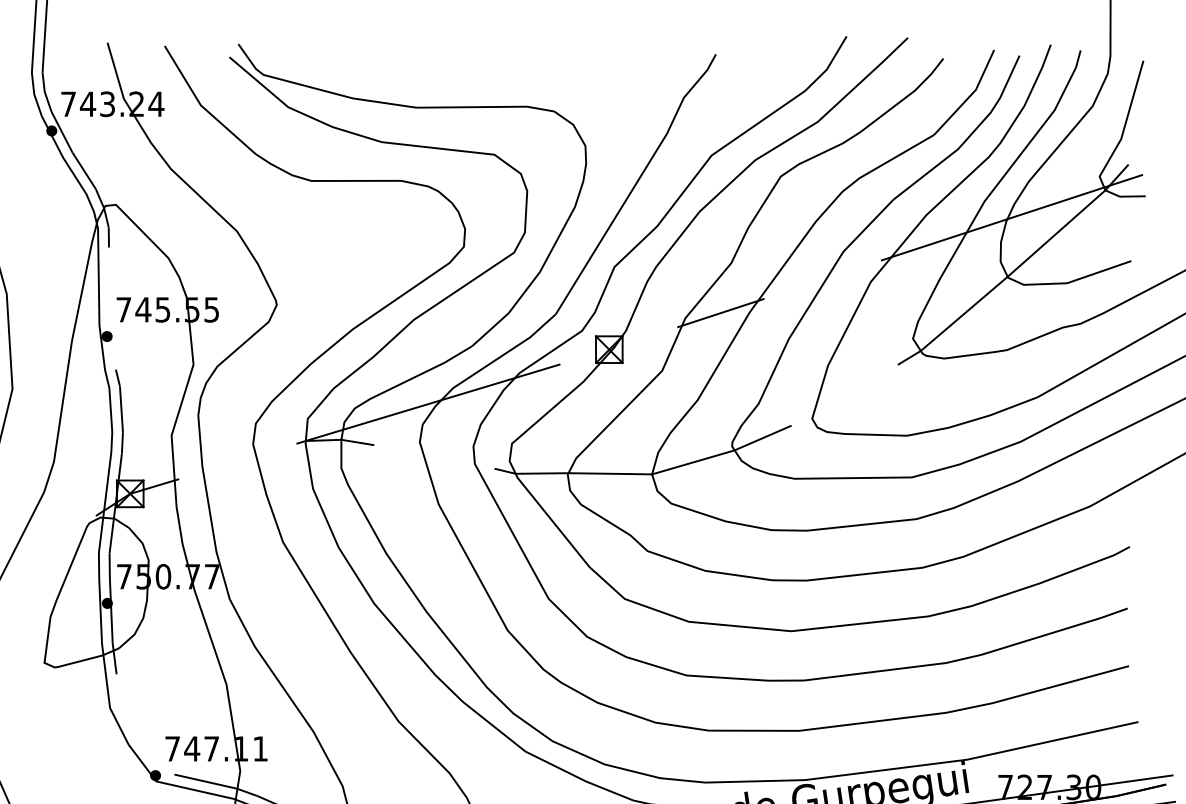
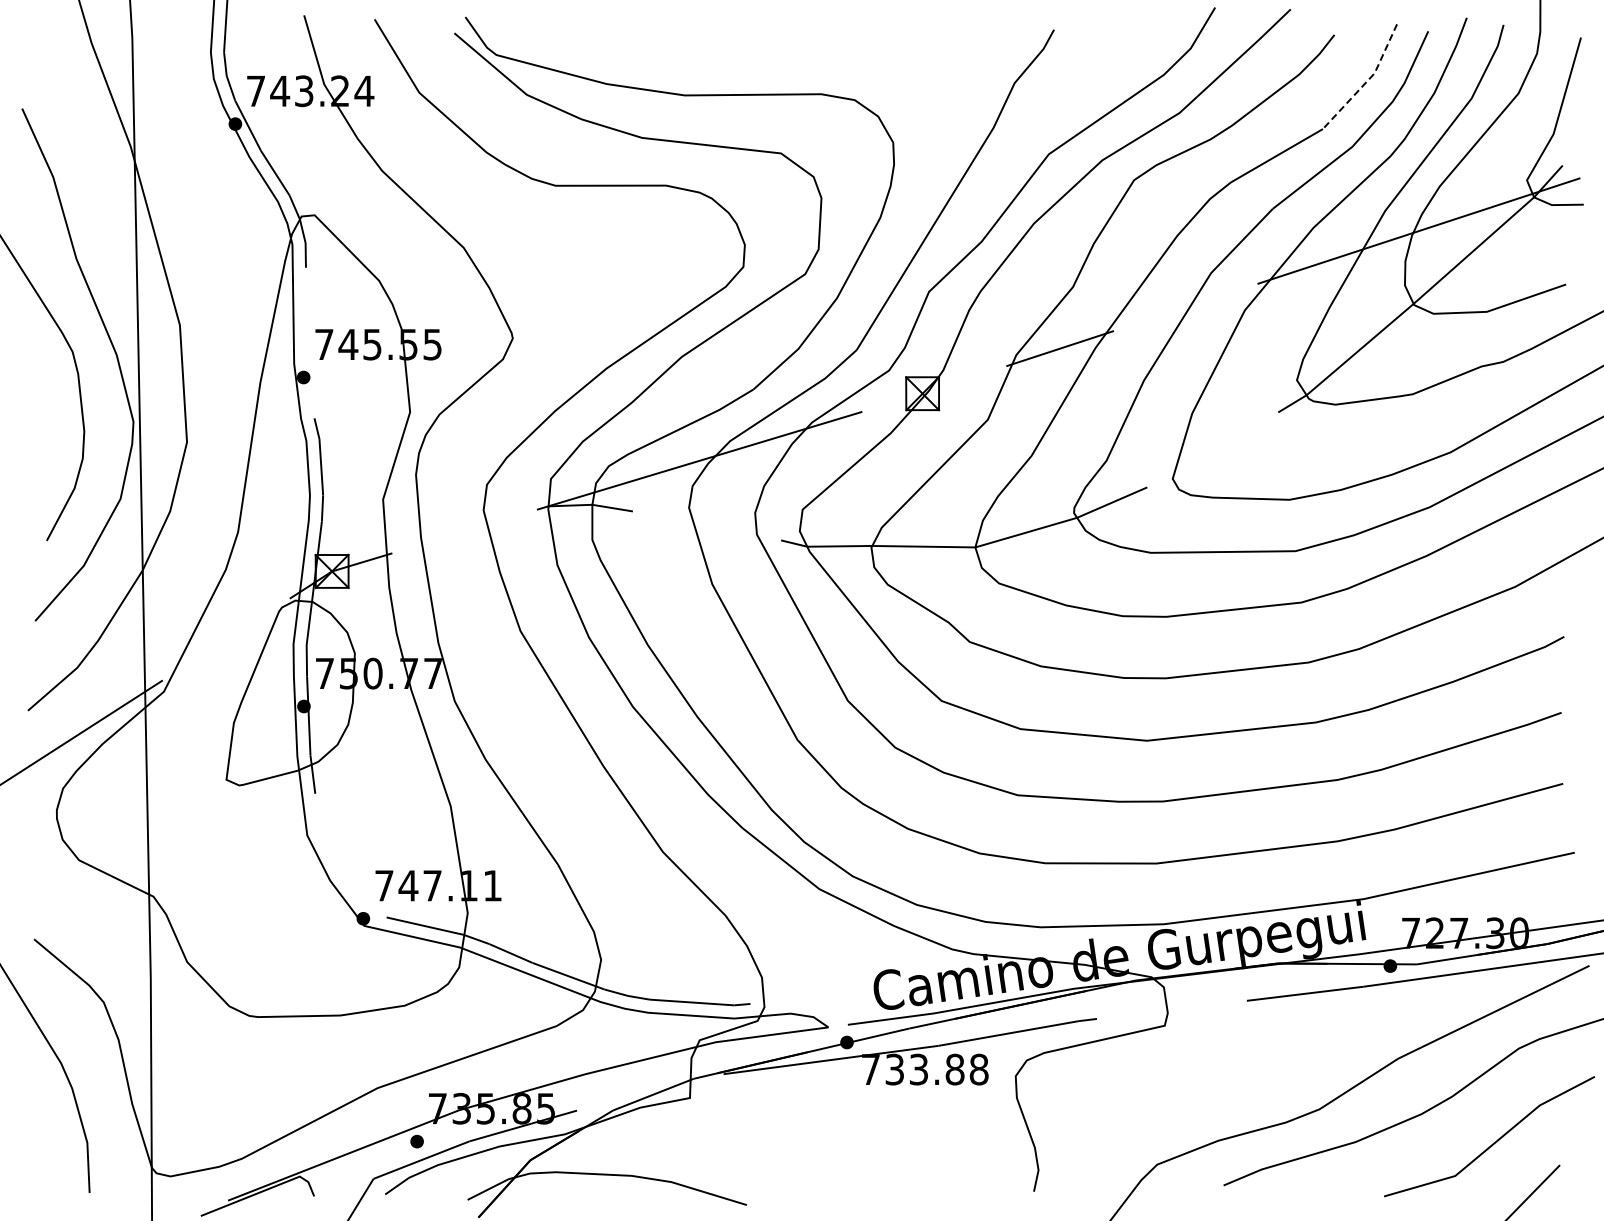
line: (970, 96) -> (1367, 81), solid -> dashed

